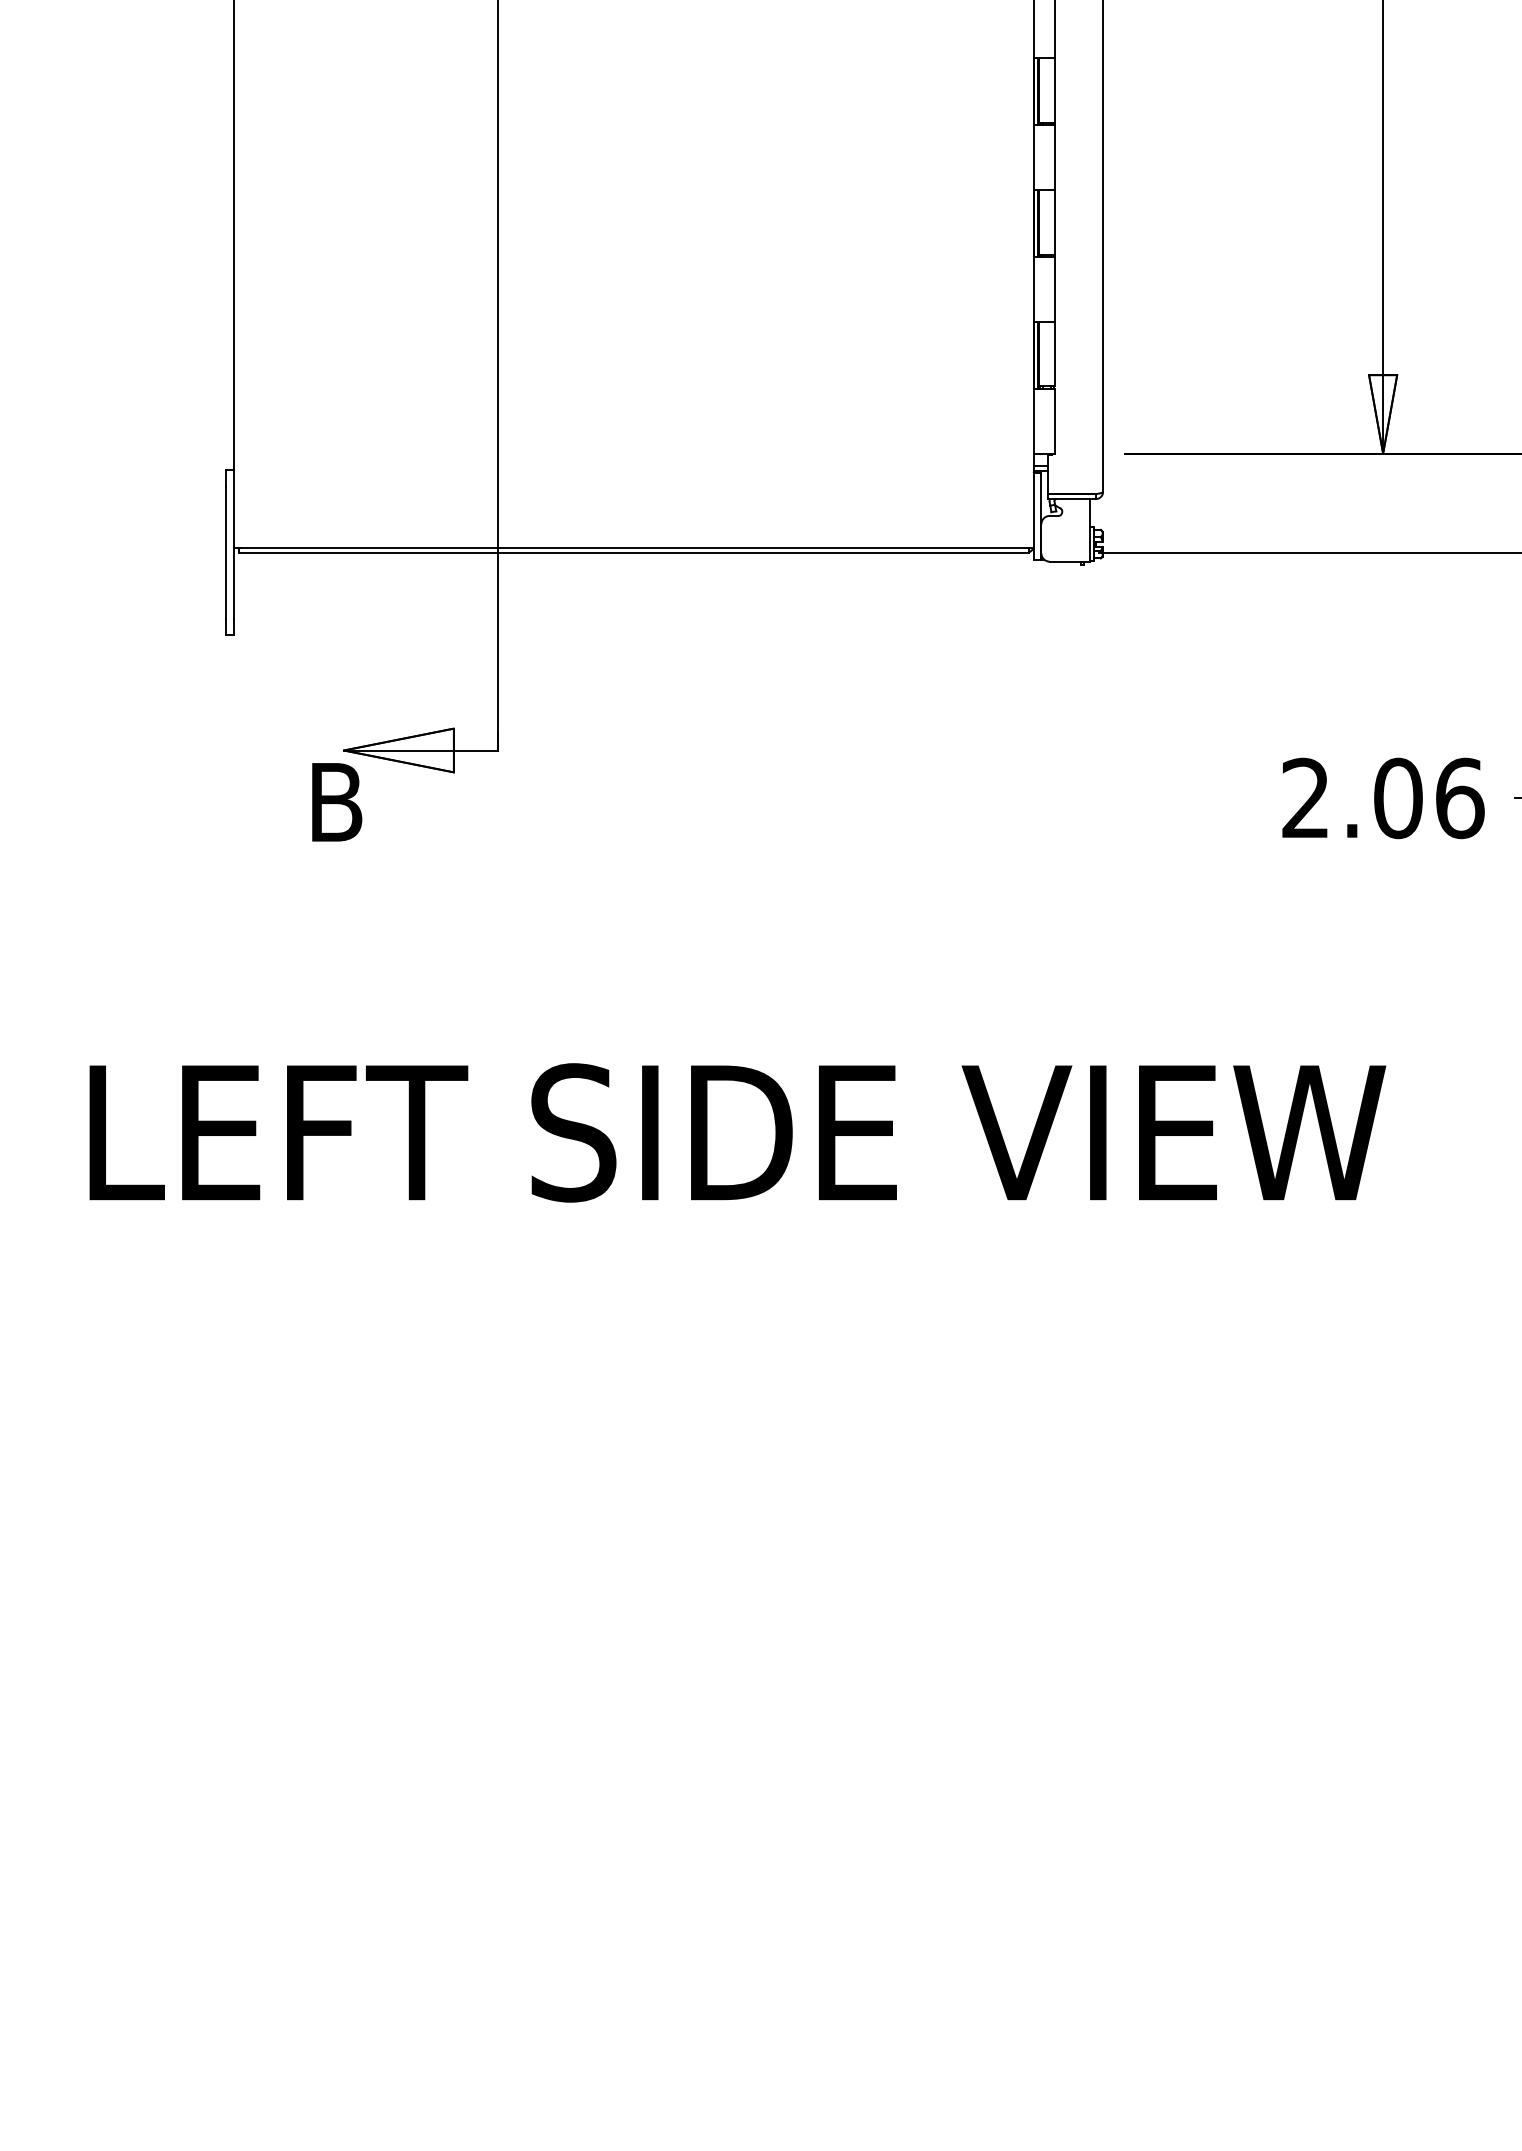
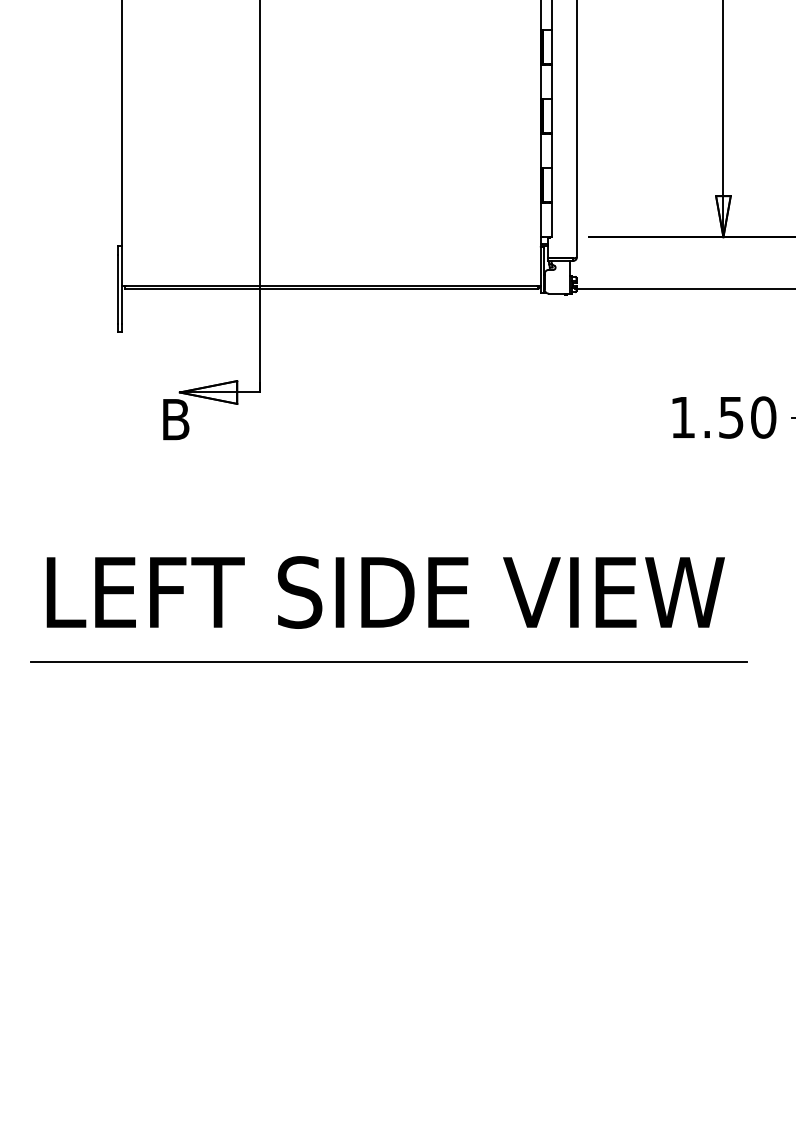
text: (1383, 798) -> (723, 417), 2.06 -> 1.50
line: (742, 1266) -> (388, 662), added

